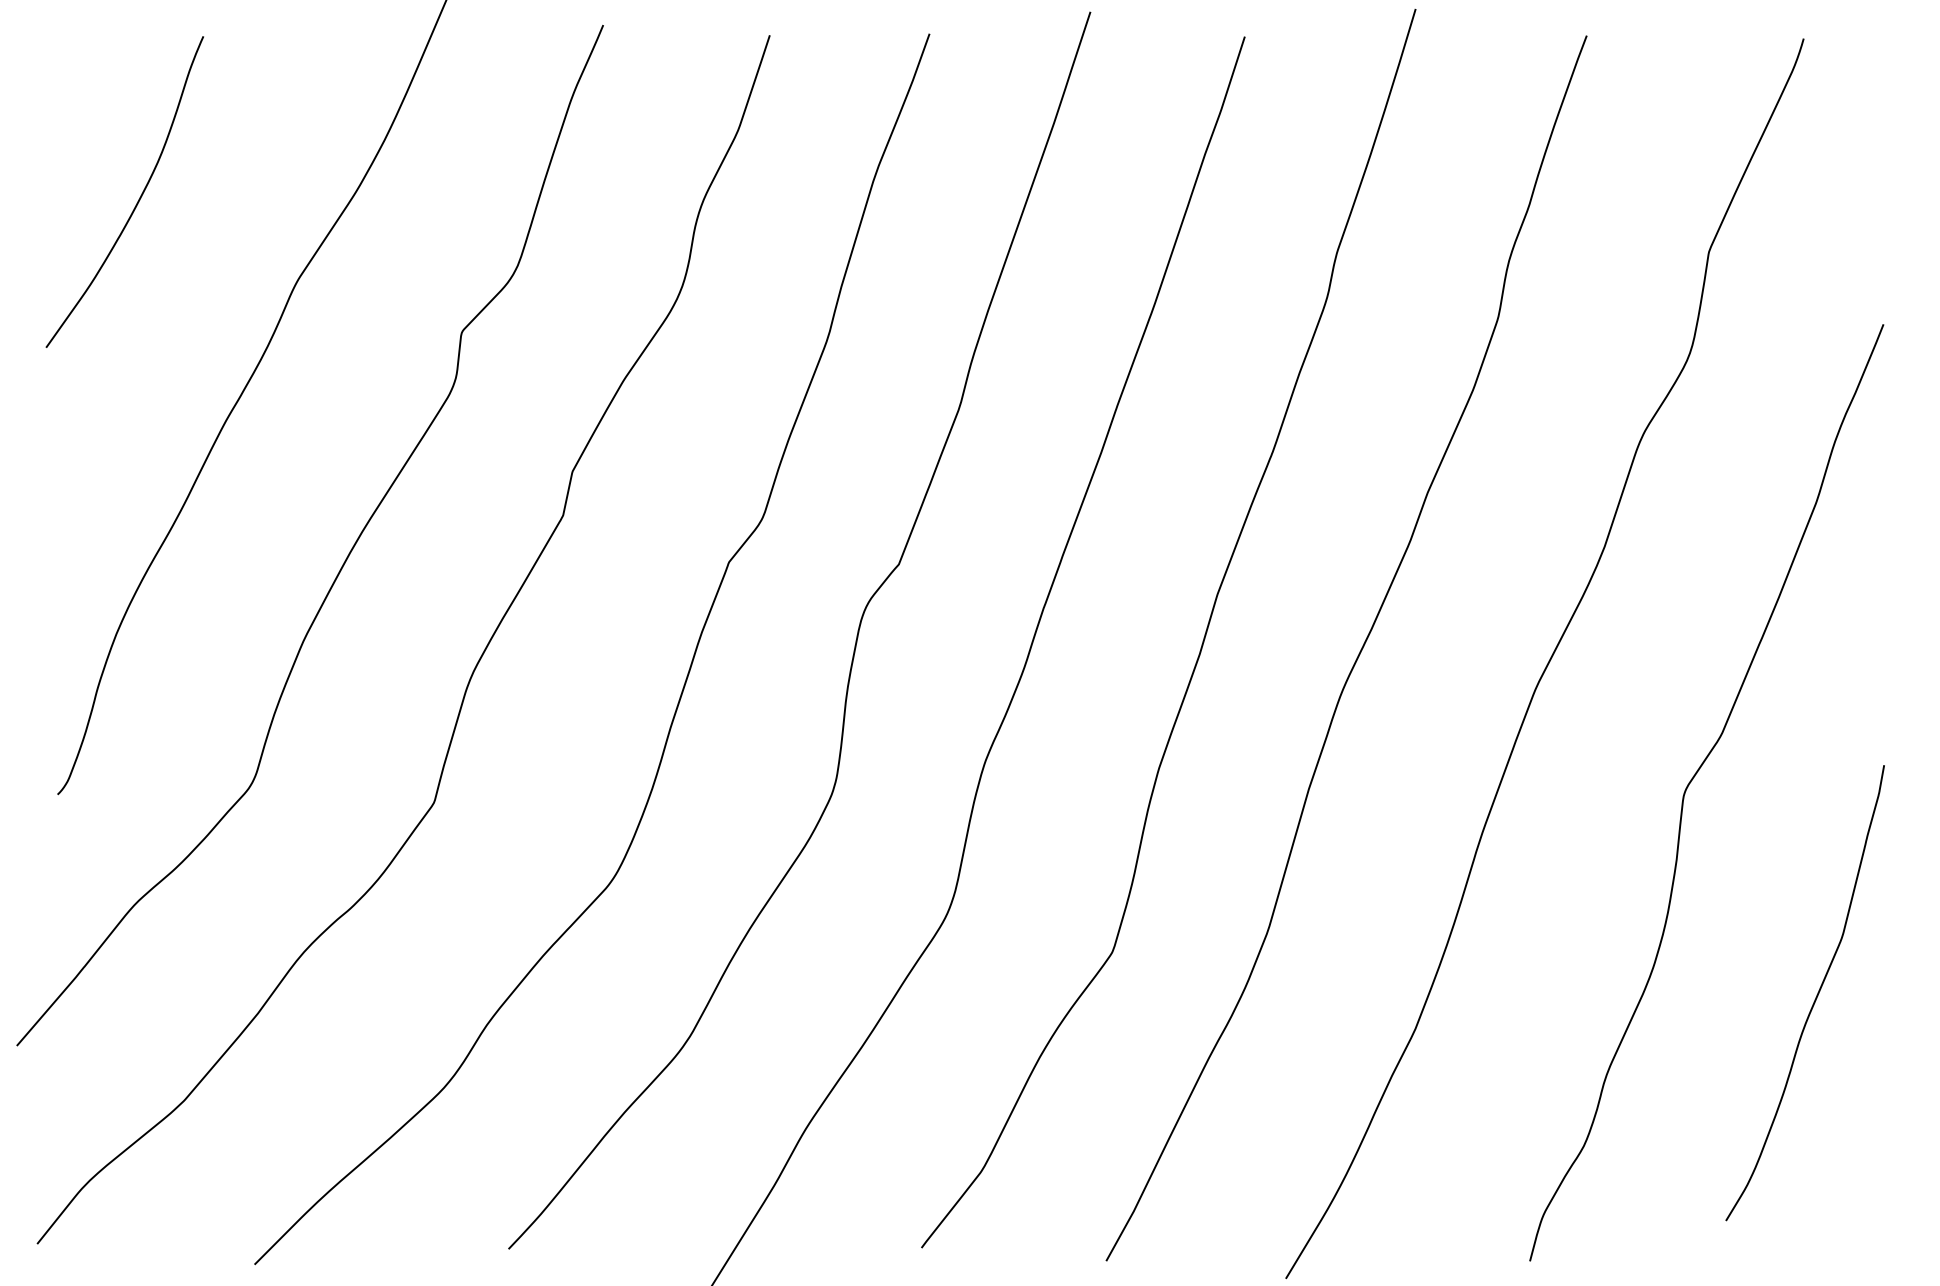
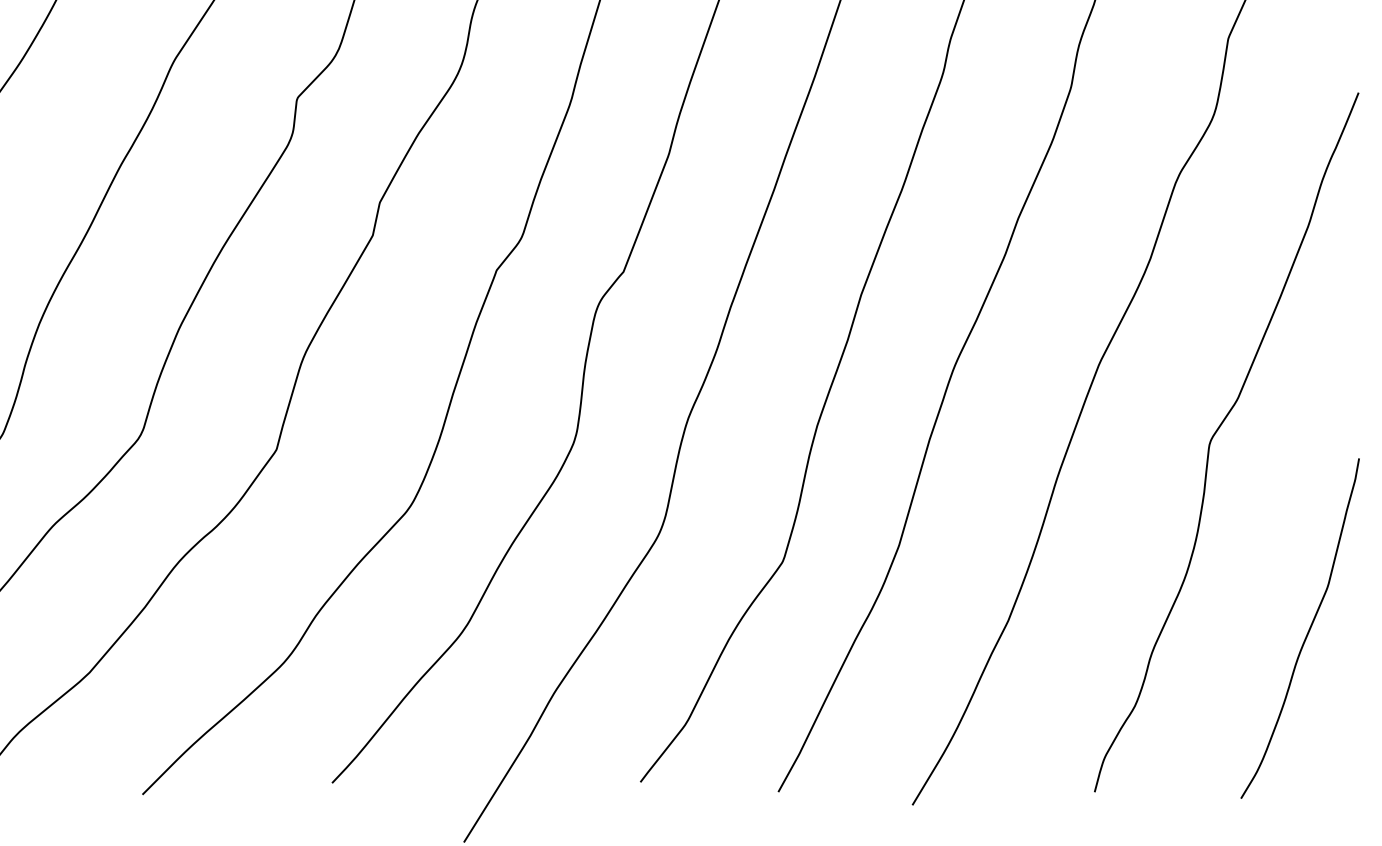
curve: (1814, 999) -> (1307, 633), moved

